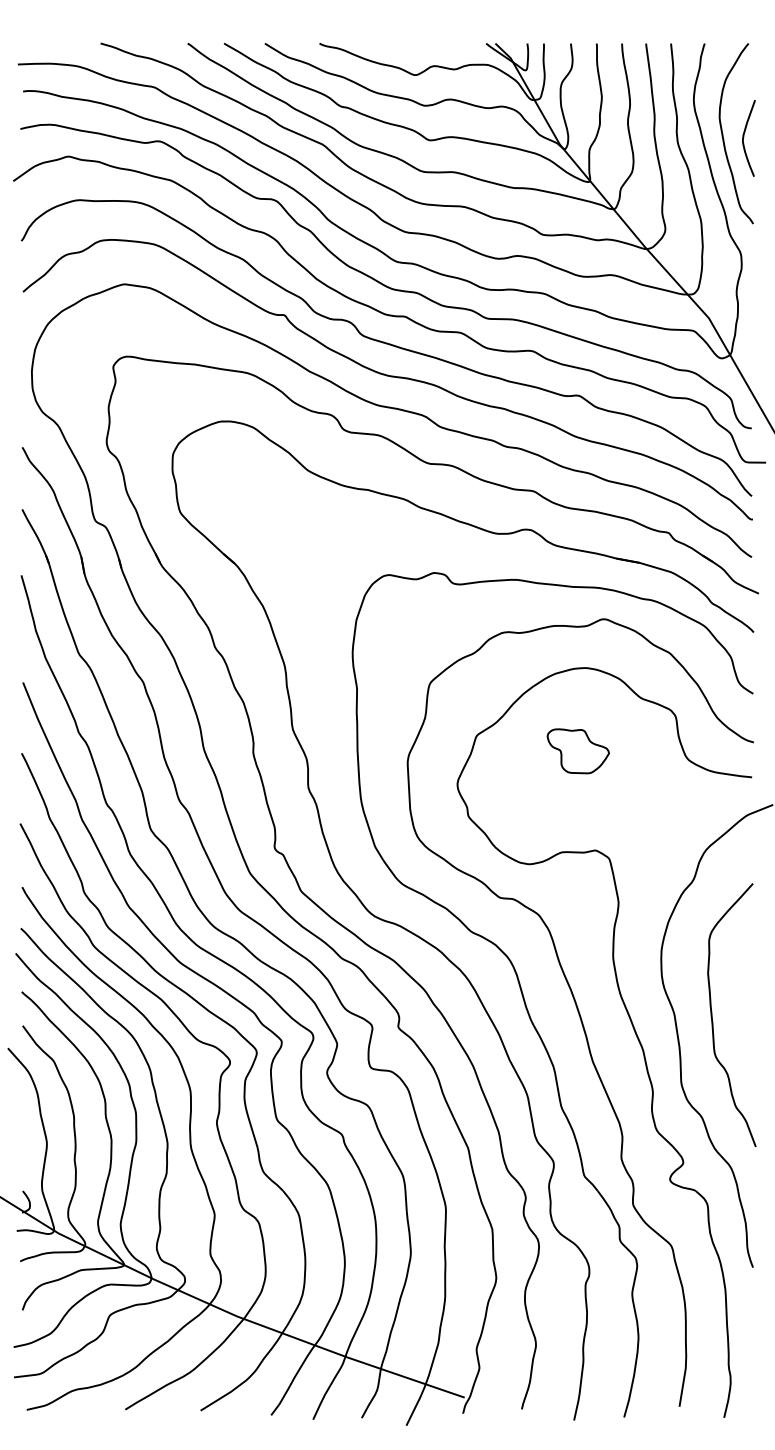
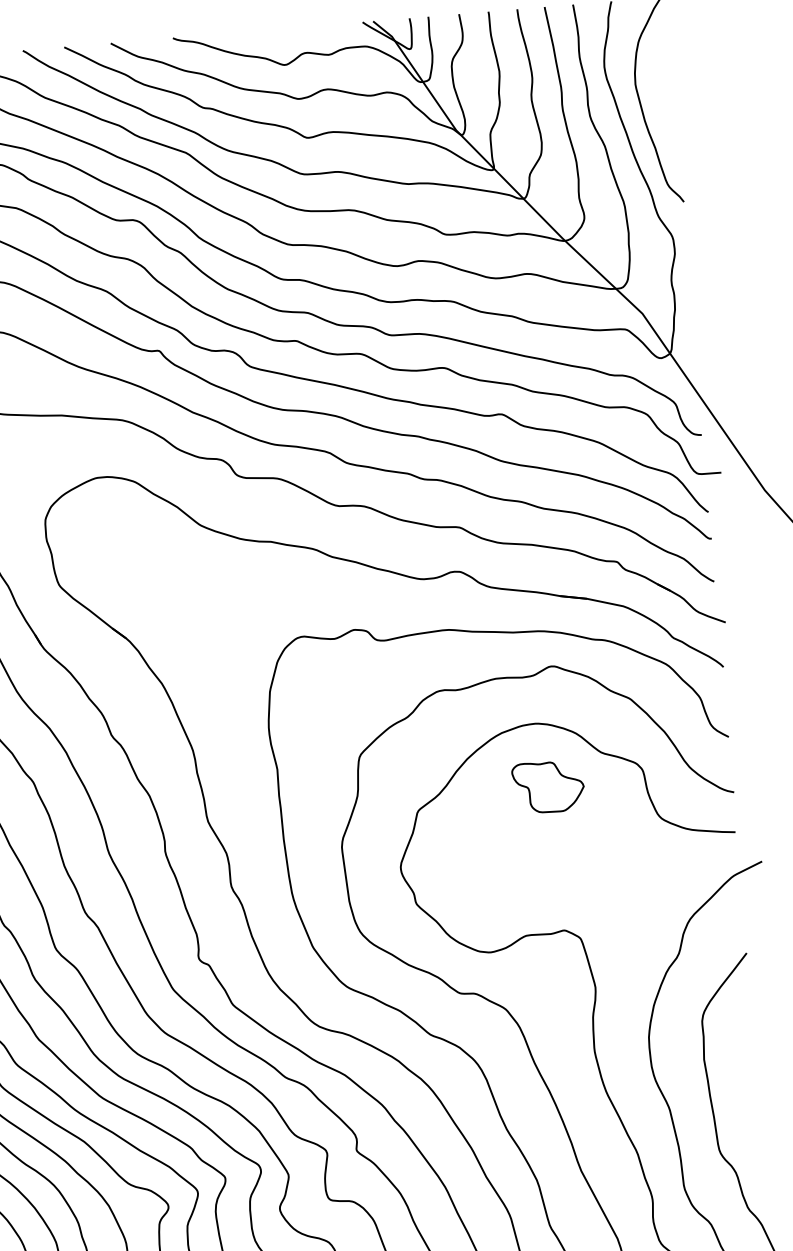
curve: (744, 137) -> (665, 104), removed
part: (577, 751) -> (547, 787), moved

